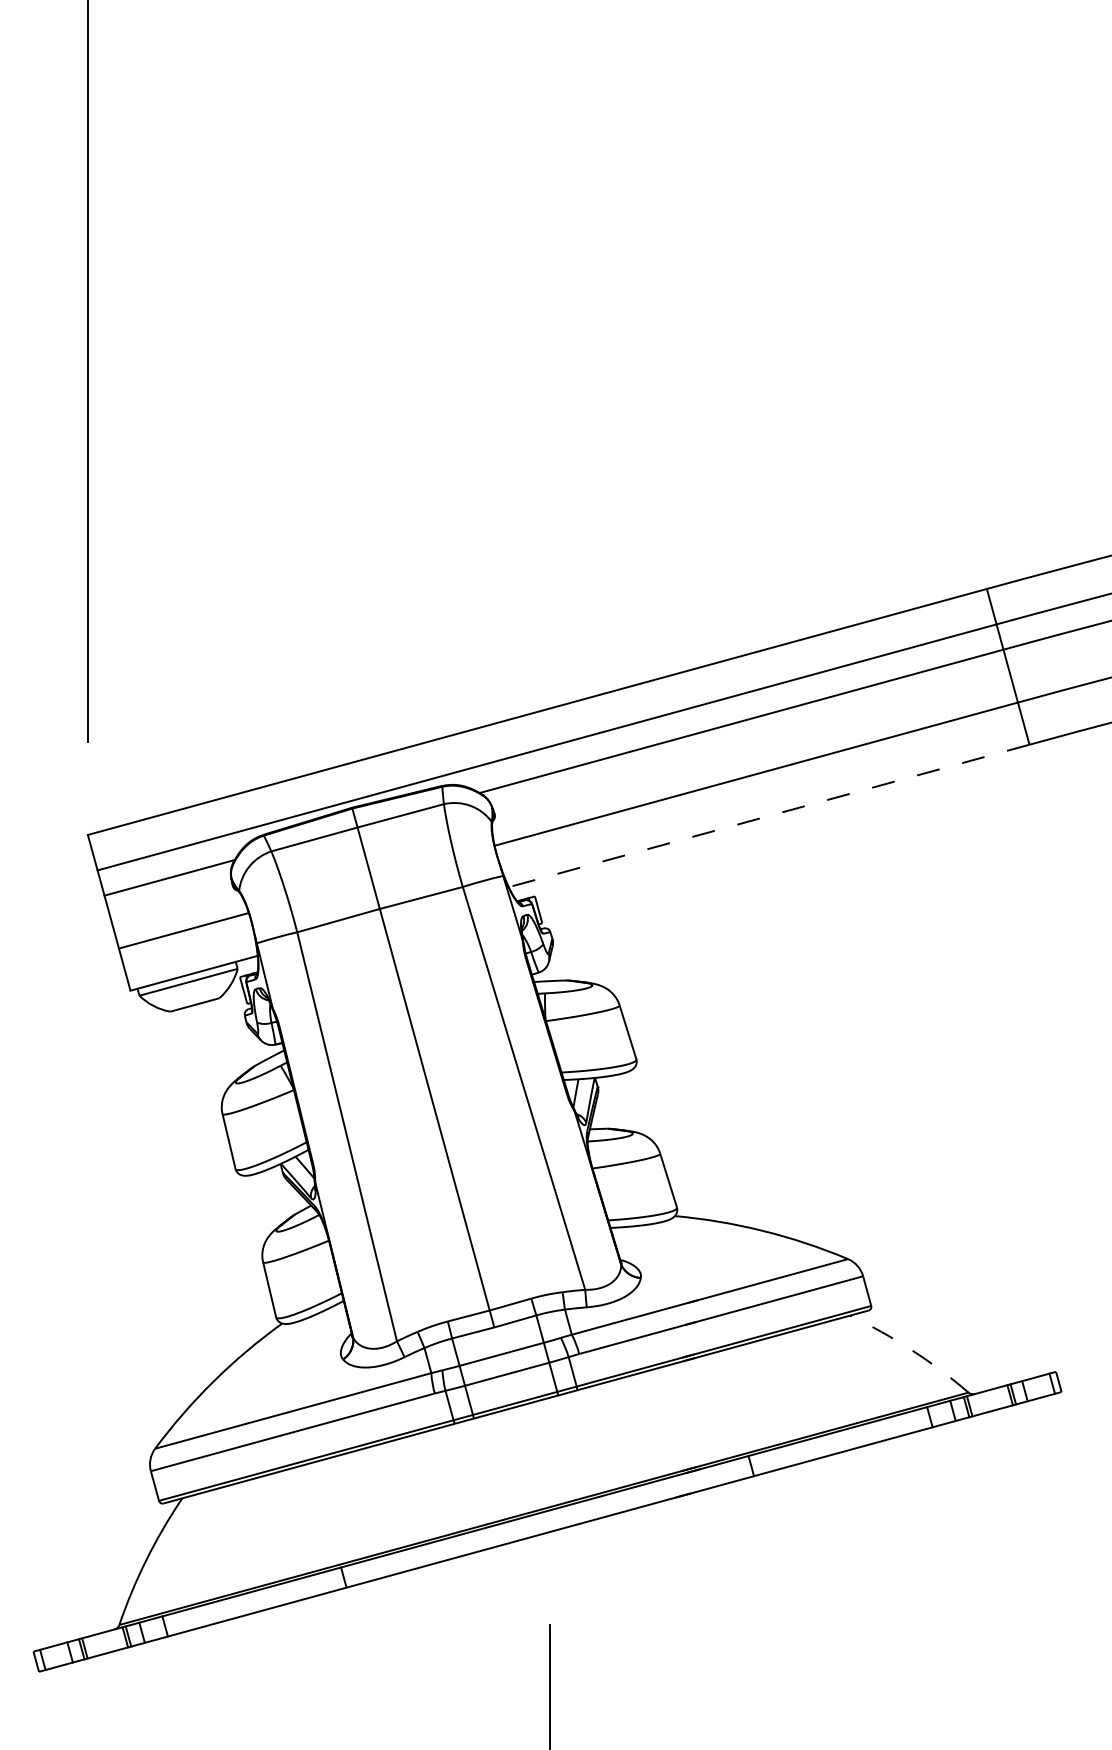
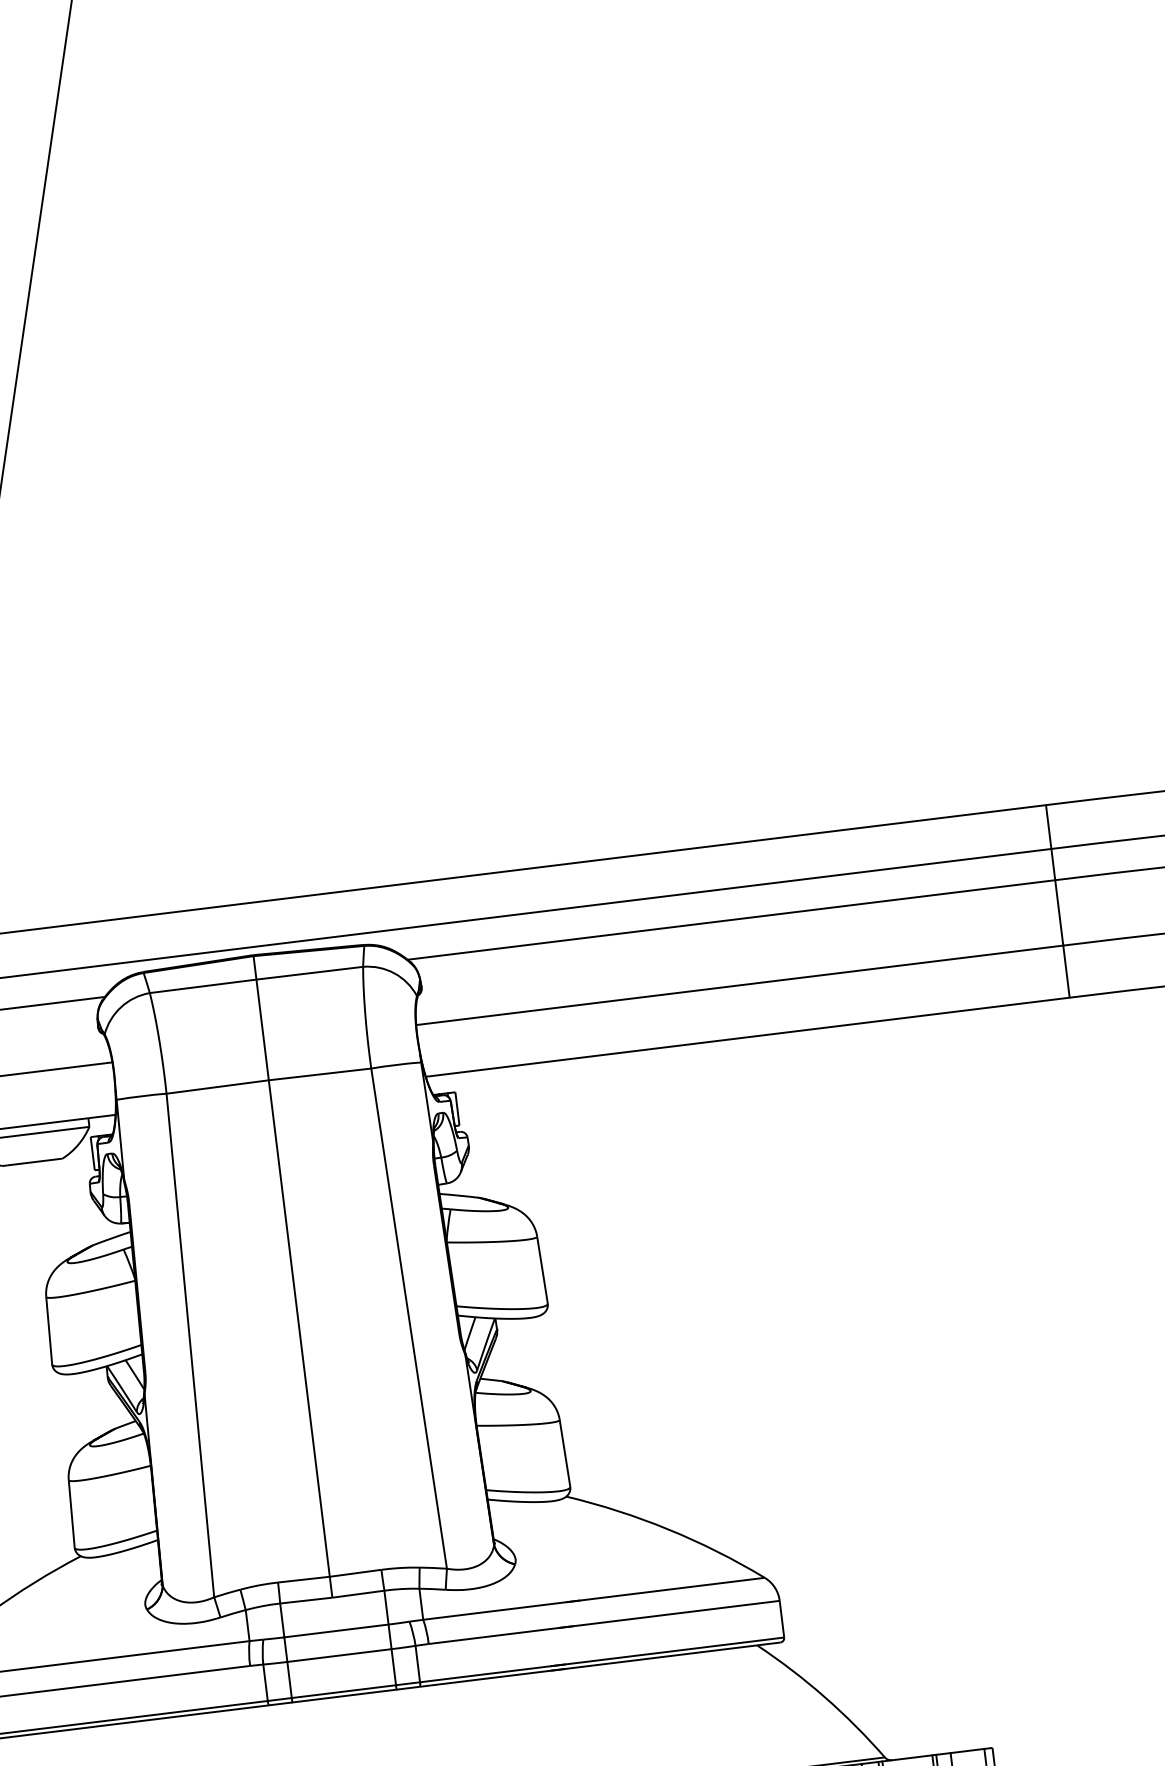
line: (769, 815) -> (748, 1036), dashed -> solid
arc: (911, 1350) -> (824, 1697), dashed -> solid

